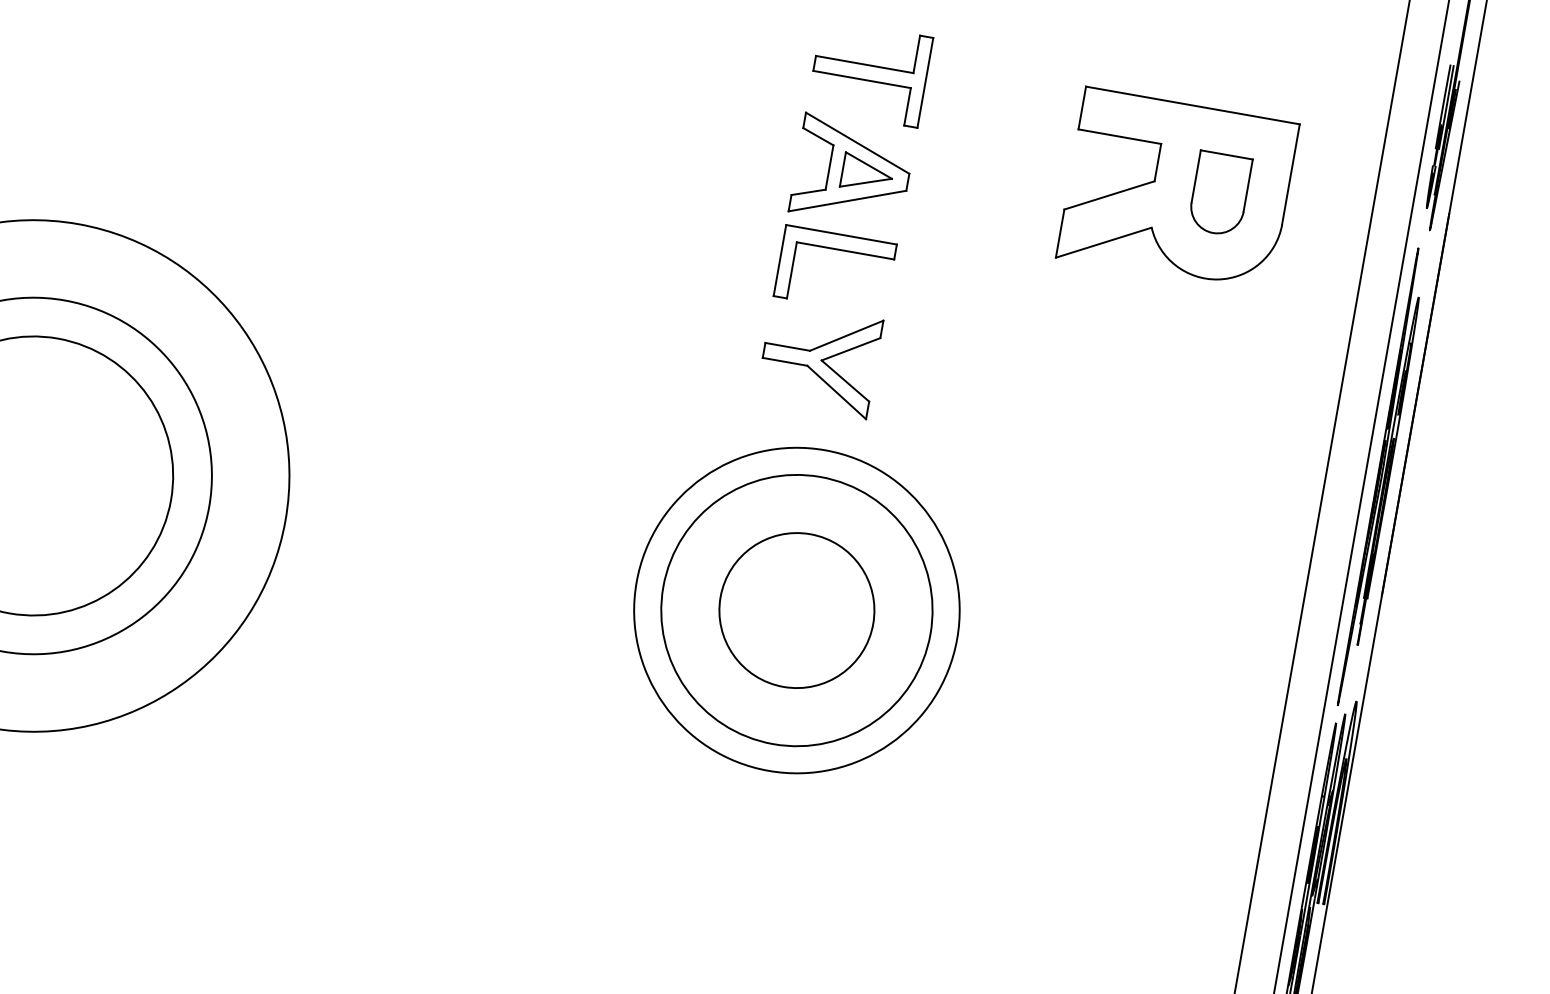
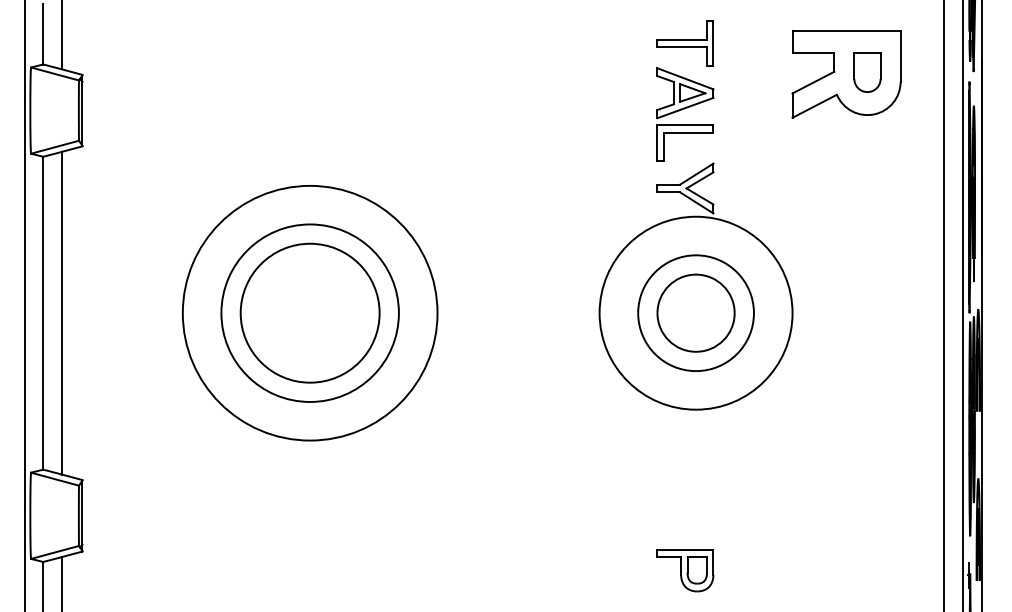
circle: (796, 608) -> (695, 312), size x1.43
circle: (795, 610) -> (695, 313), size x0.71

